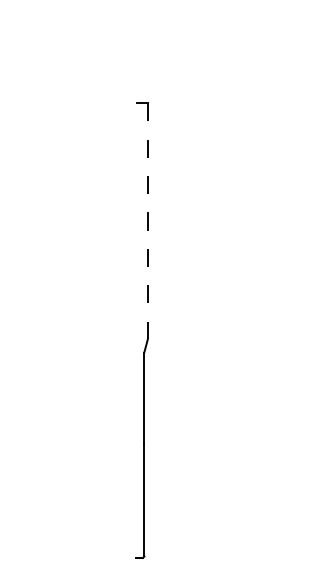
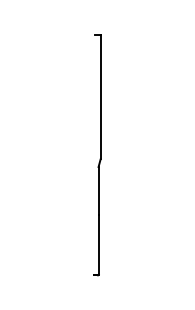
line: (147, 221) -> (100, 97), dashed -> solid

